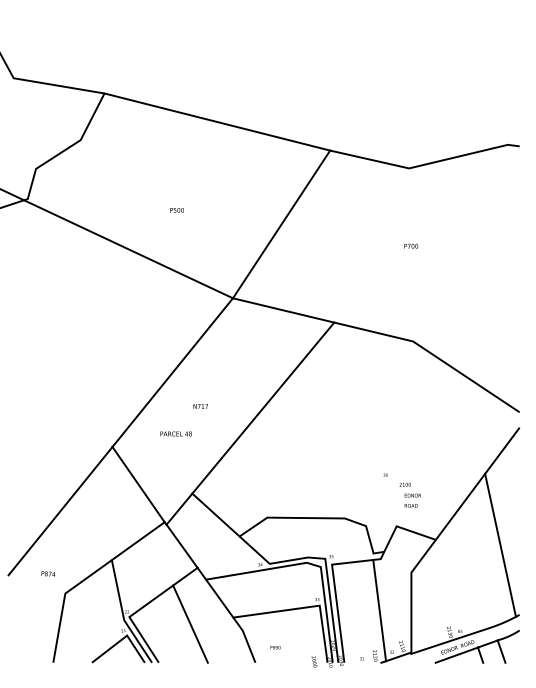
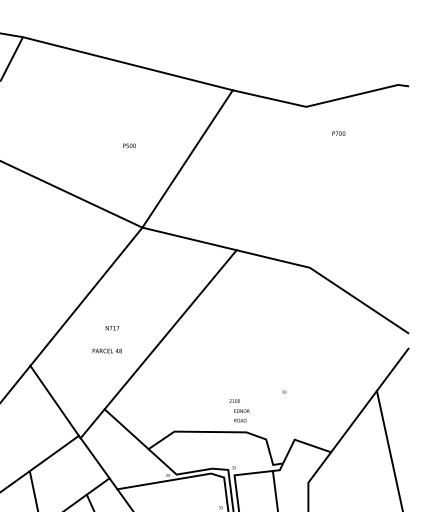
text: (176, 210) -> (128, 146), moved
text: (411, 245) -> (339, 132), moved
text: (175, 433) -> (106, 350), moved
text: (409, 494) -> (238, 410), moved

